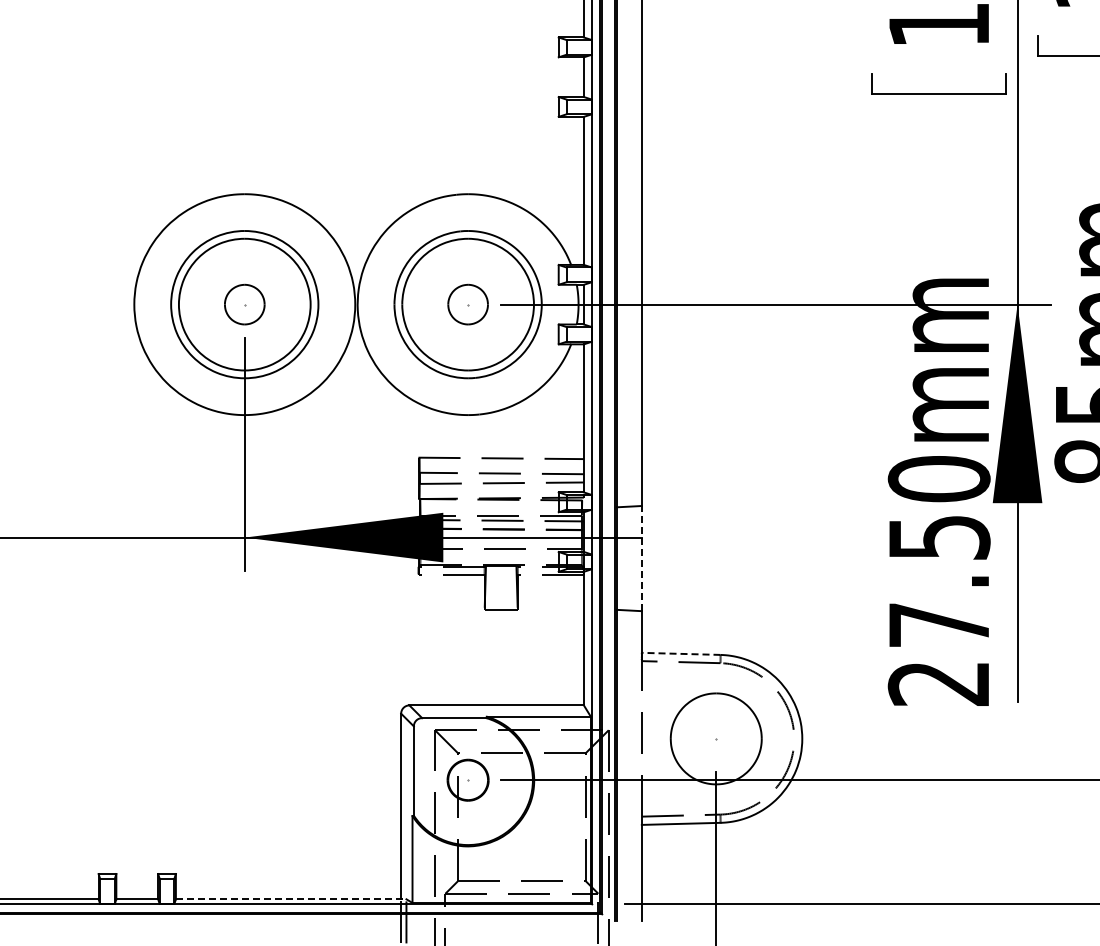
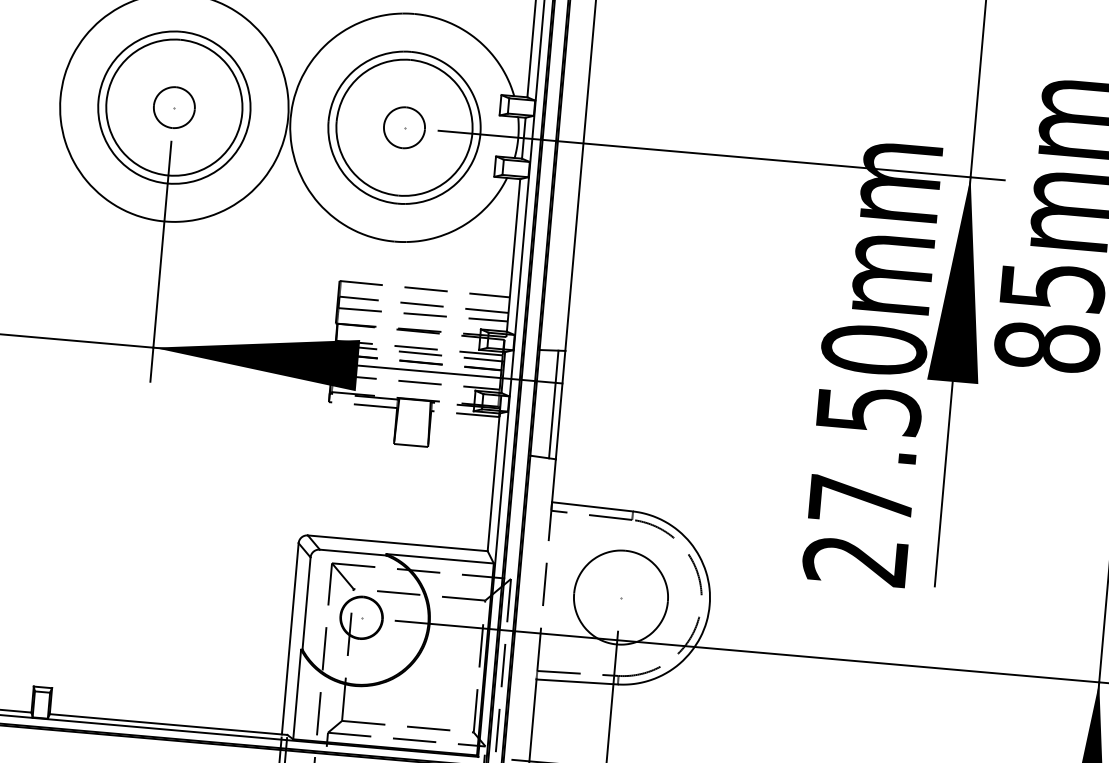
line: (635, 558) -> (554, 404), added
line: (641, 558) -> (560, 404), dashed -> solid
line: (680, 653) -> (591, 506), dashed -> solid
line: (291, 899) -> (168, 724), dashed -> solid

